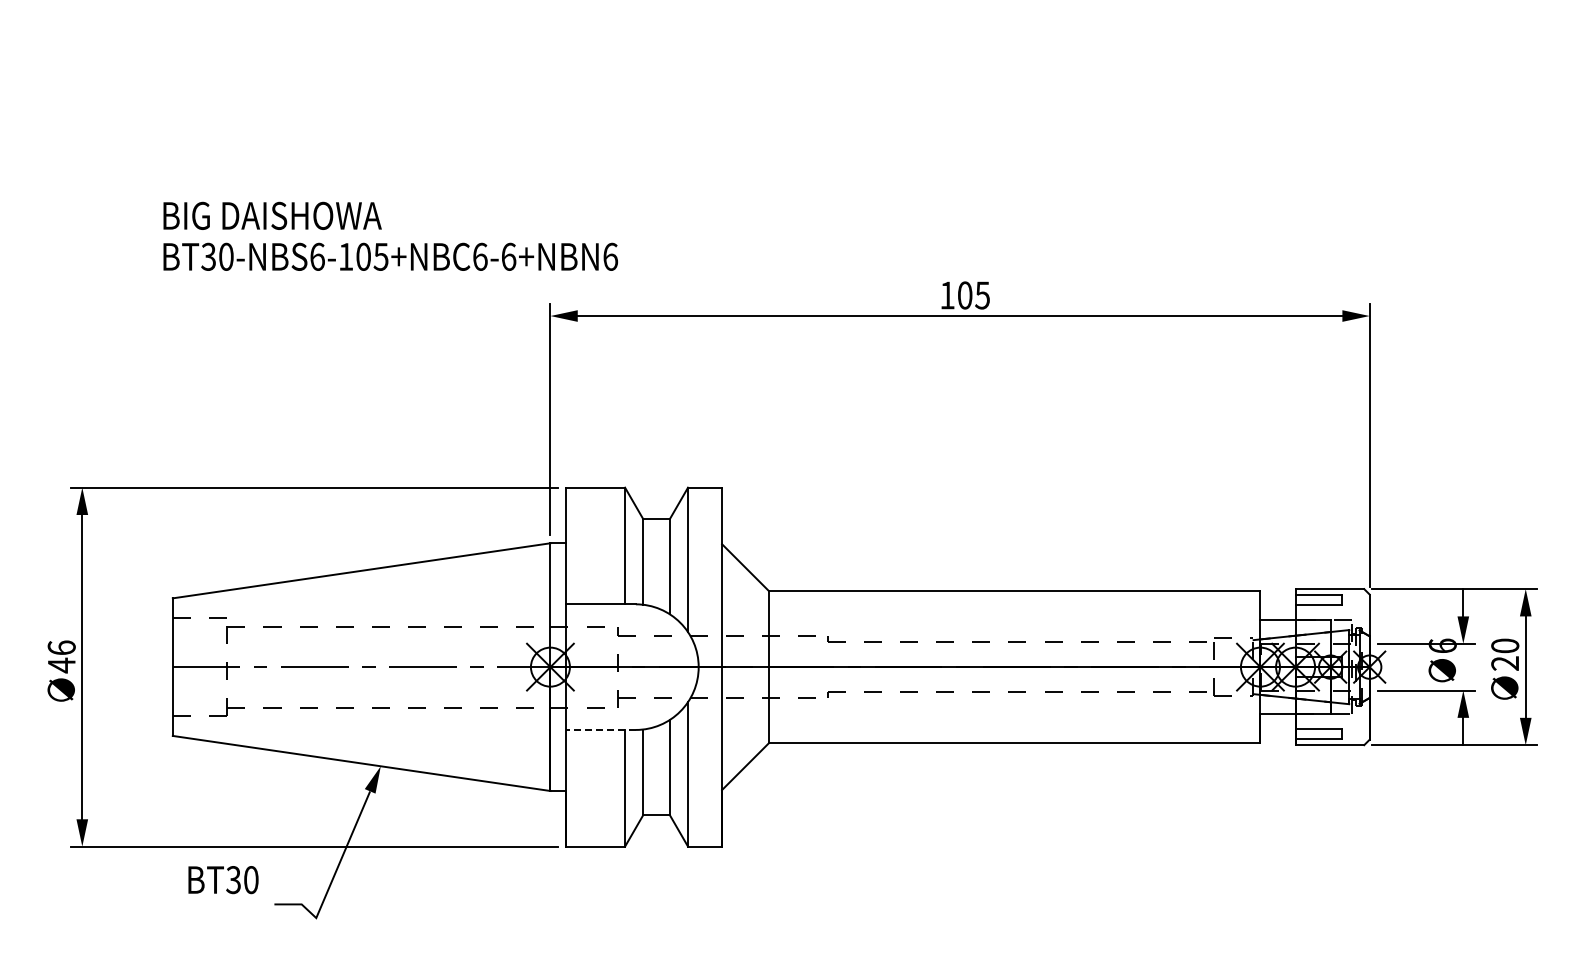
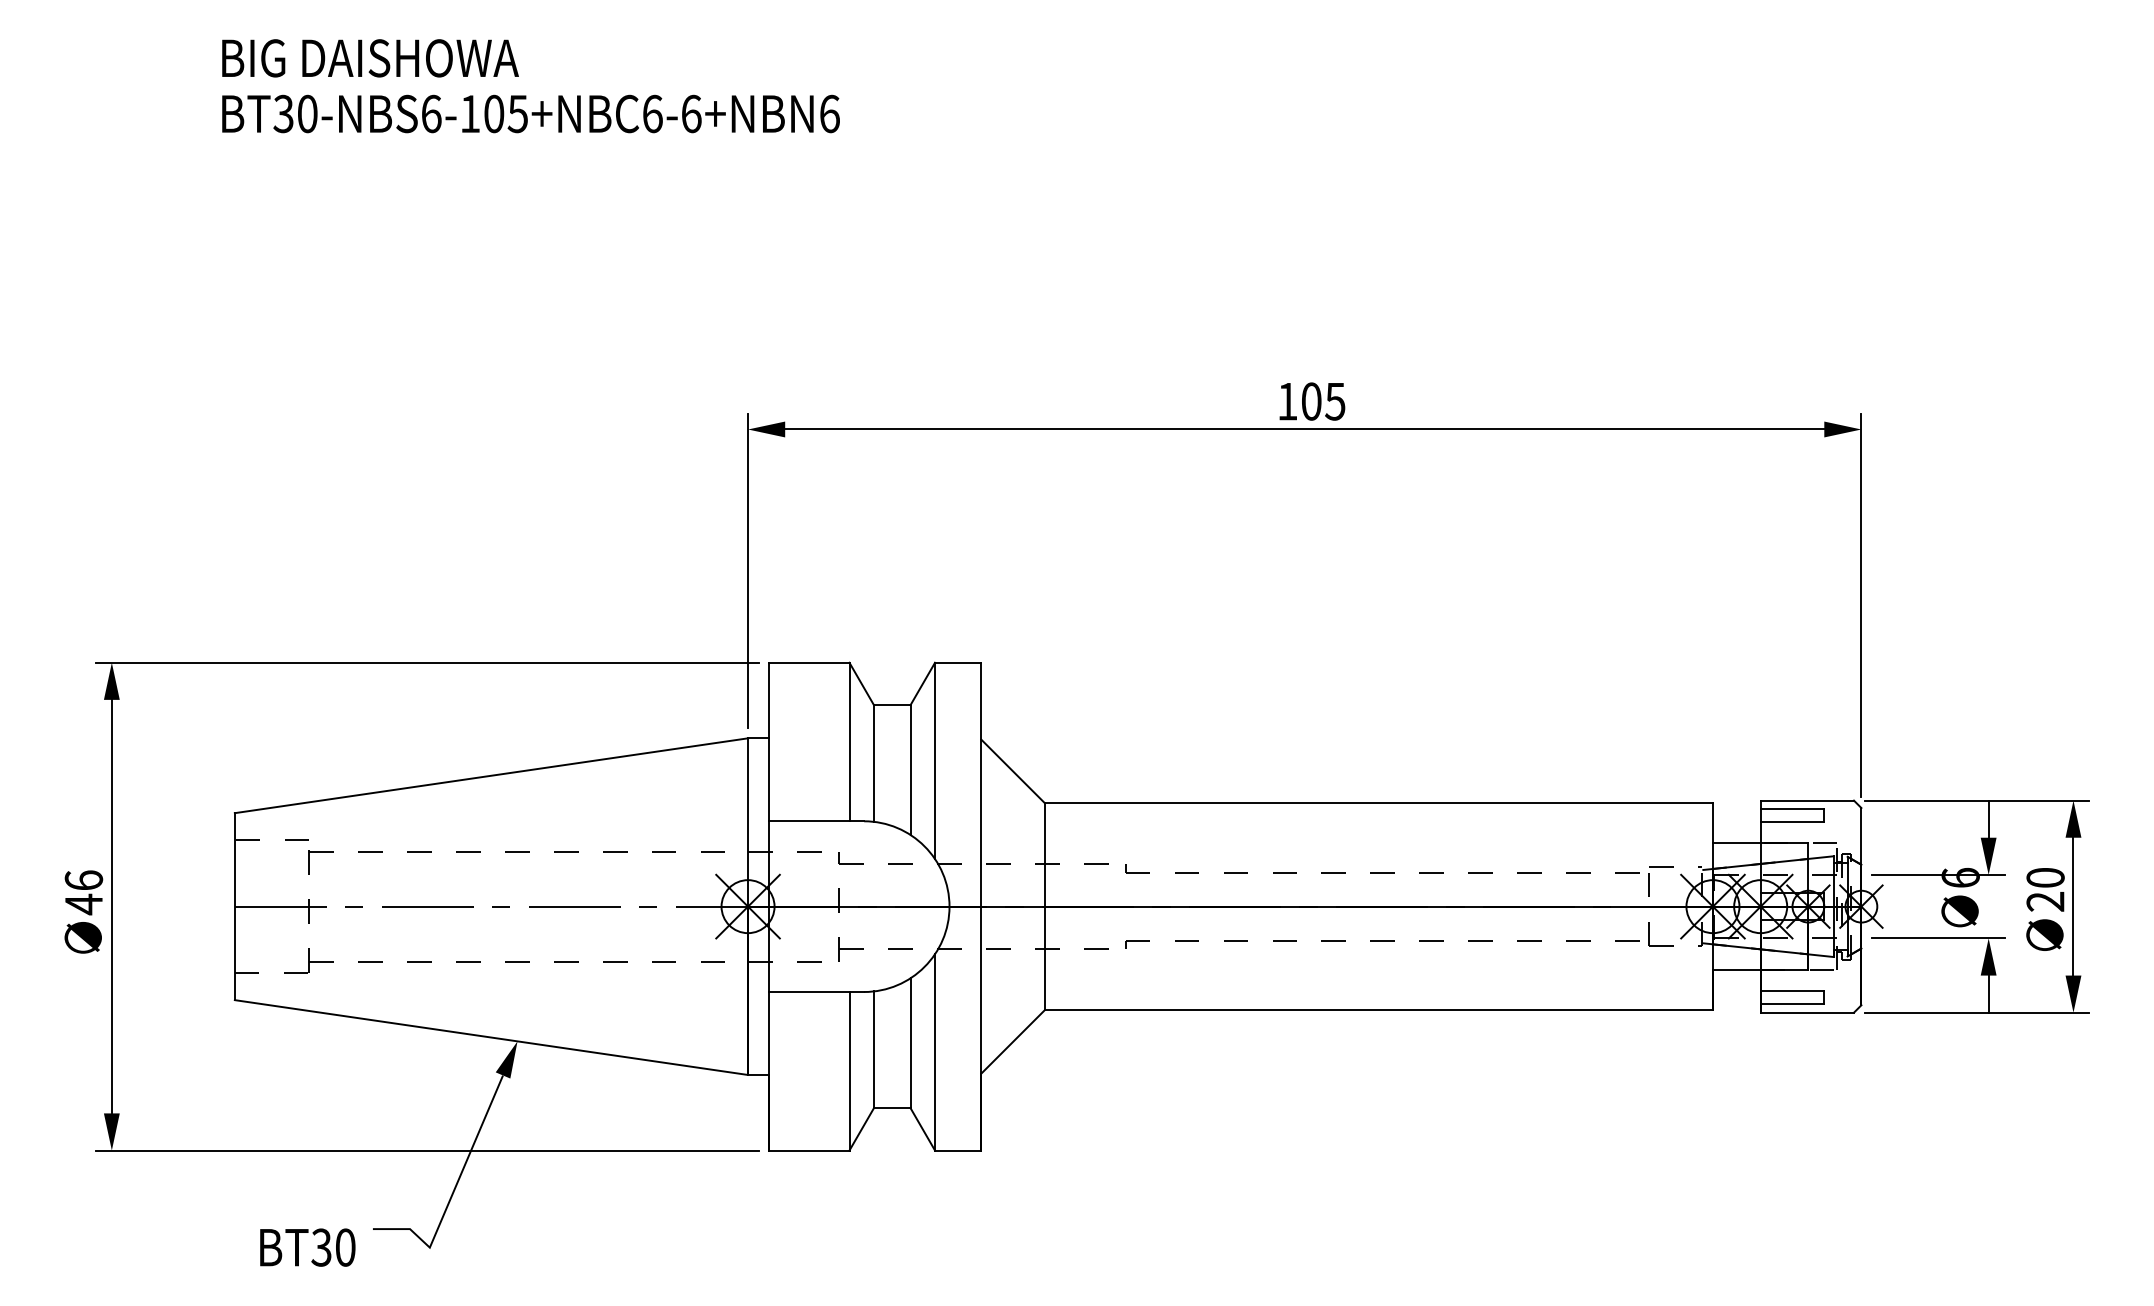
text: (390, 235) -> (530, 84), moved
line: (600, 729) -> (816, 991), dashed -> solid
text: (223, 880) -> (307, 1248), moved

